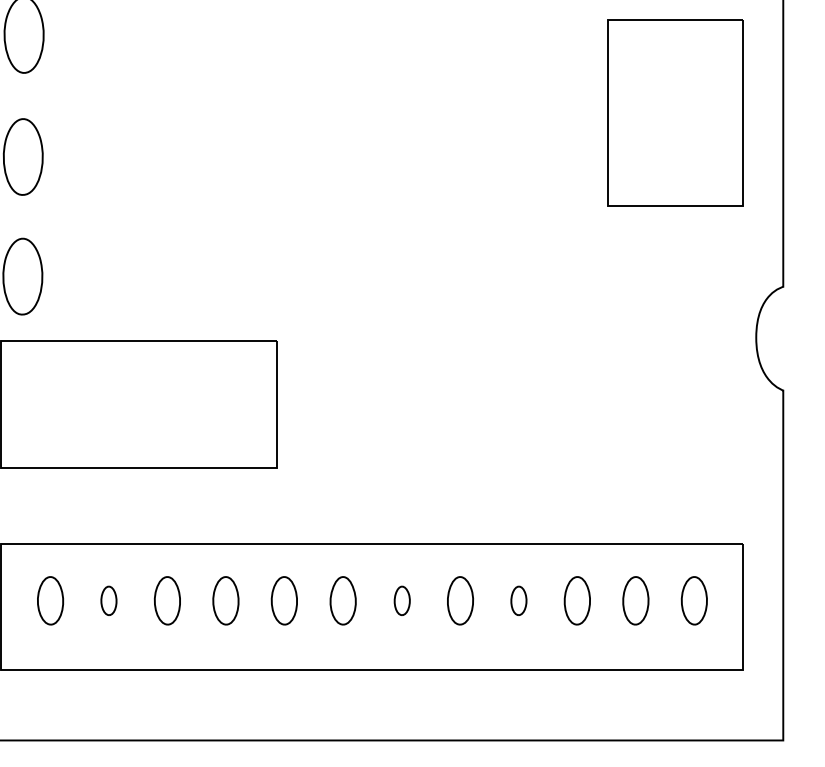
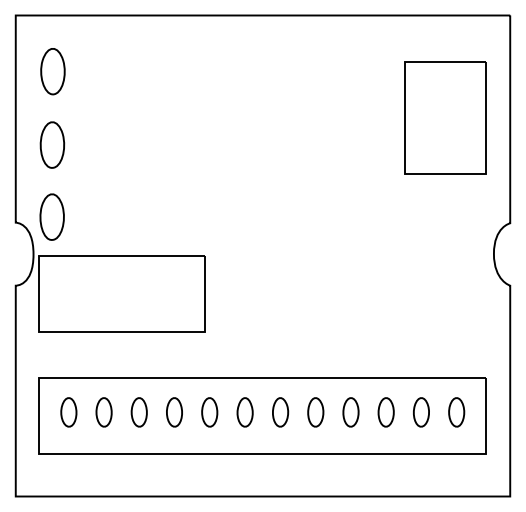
part: (108, 601) -> (103, 412), size x1.67
part: (401, 601) -> (280, 412), size x1.67
part: (518, 601) -> (350, 412), size x1.67

